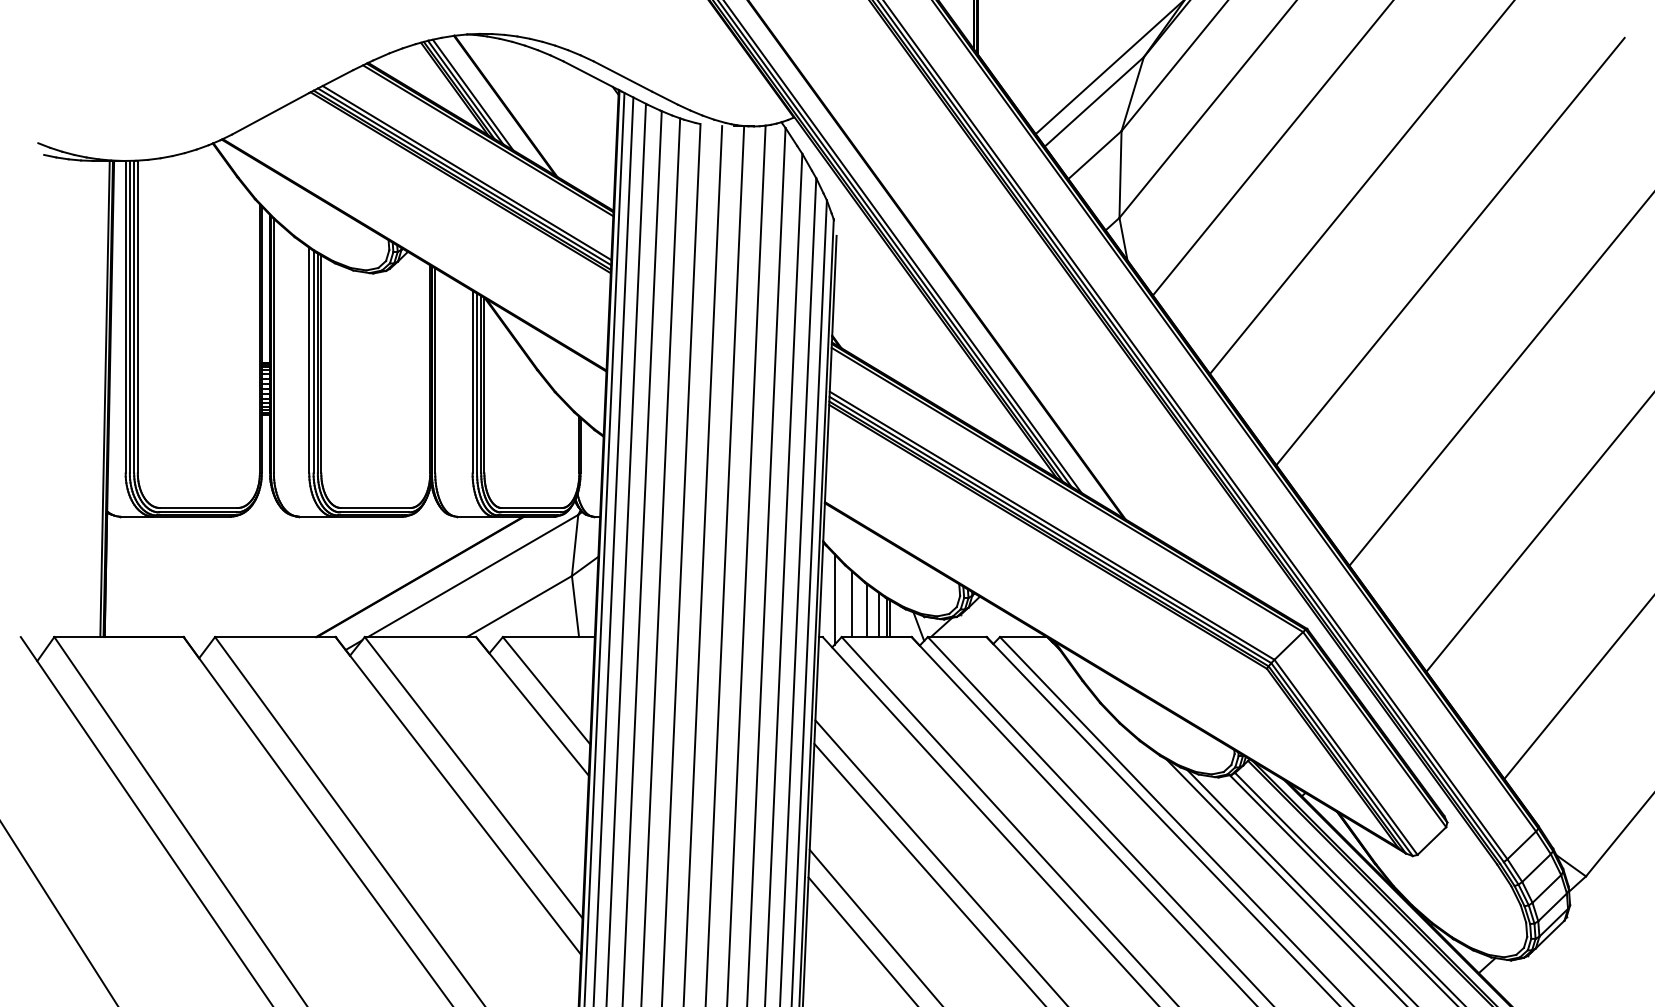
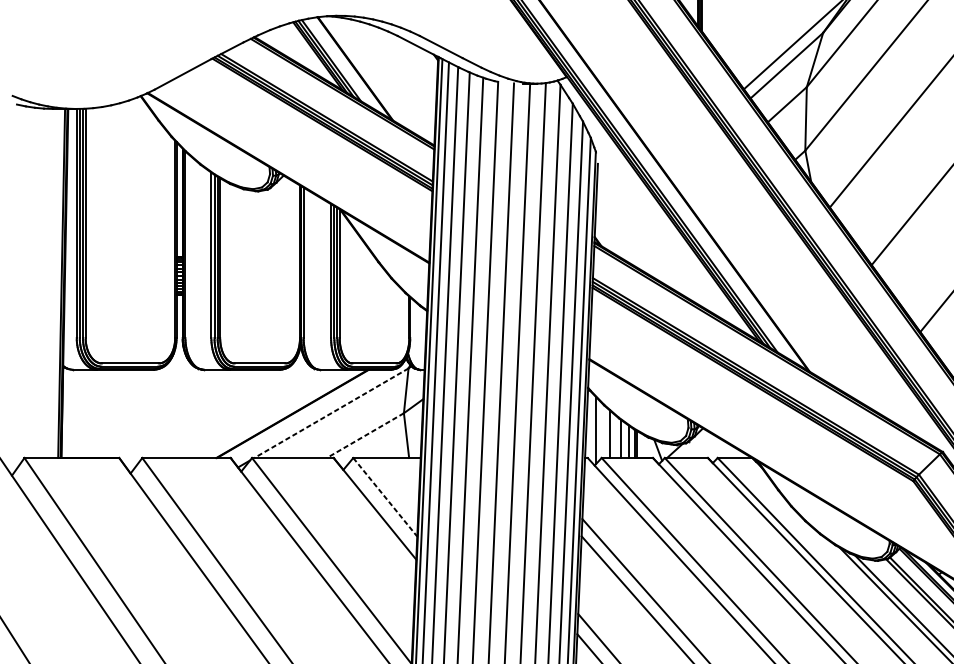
line: (473, 576) -> (331, 413), solid -> dashed
line: (519, 606) -> (365, 435), solid -> dashed
line: (546, 691) -> (385, 497), solid -> dashed

